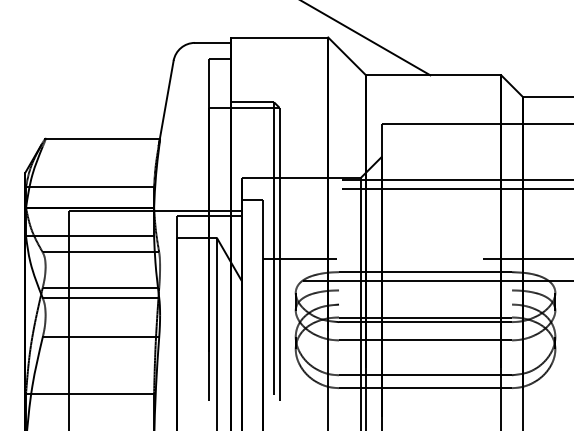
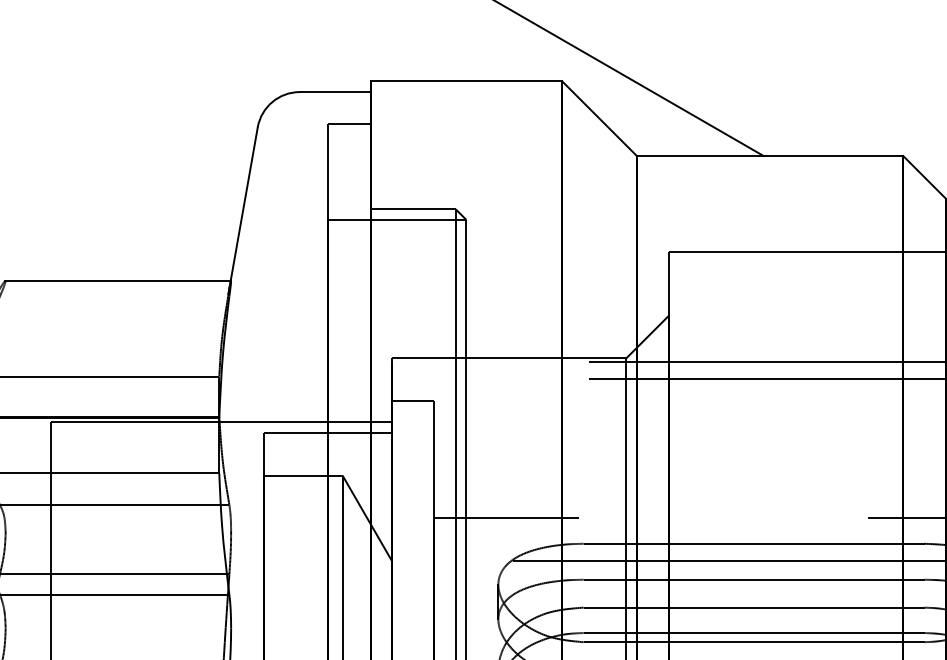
line: (425, 290) -> (753, 579), added
line: (425, 304) -> (753, 607), added

